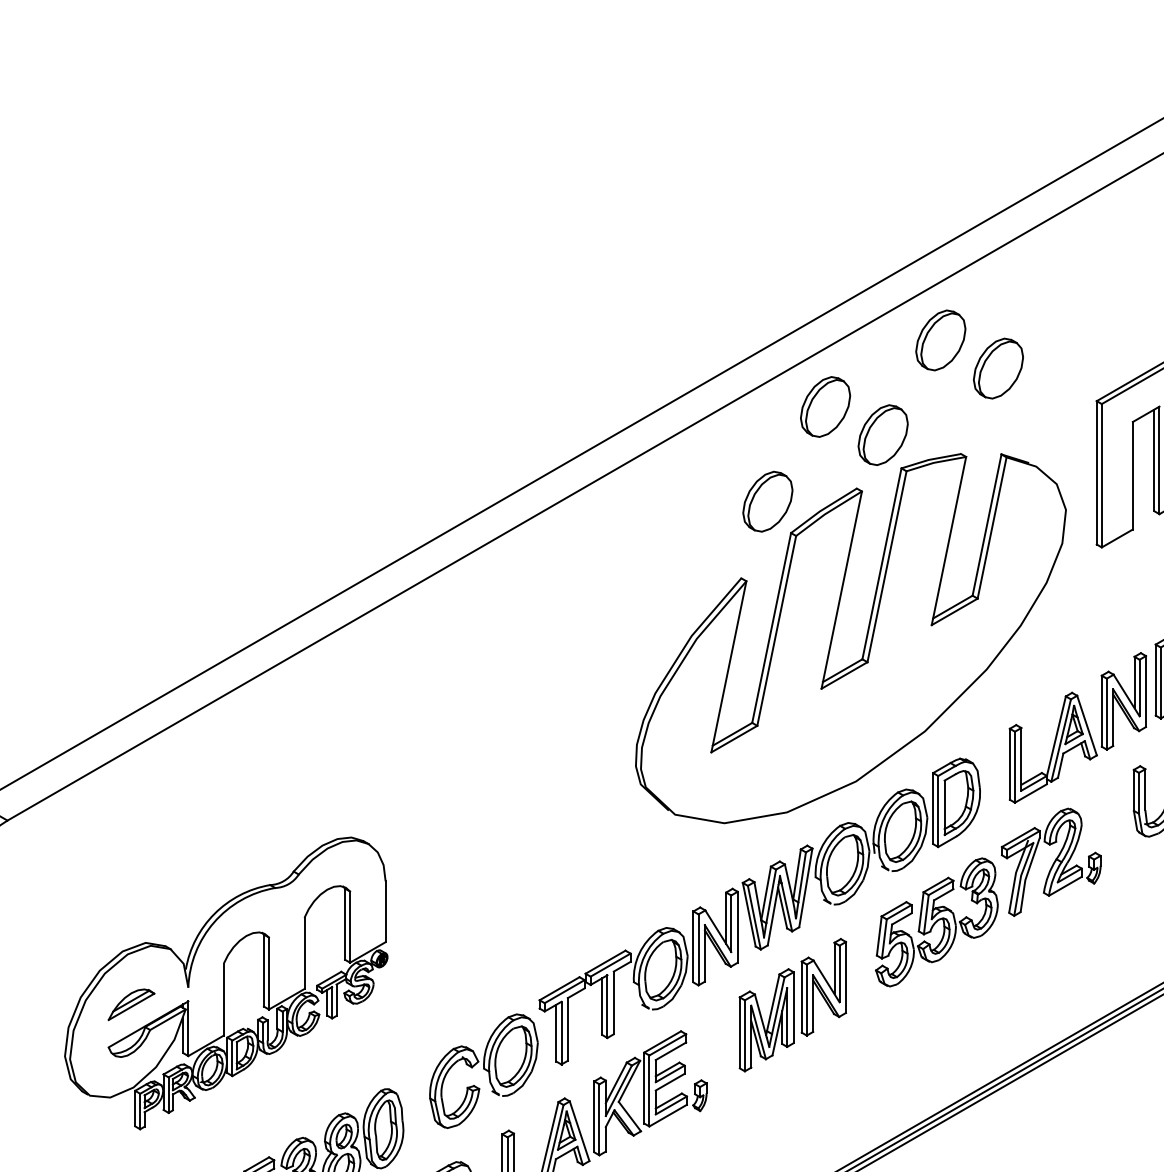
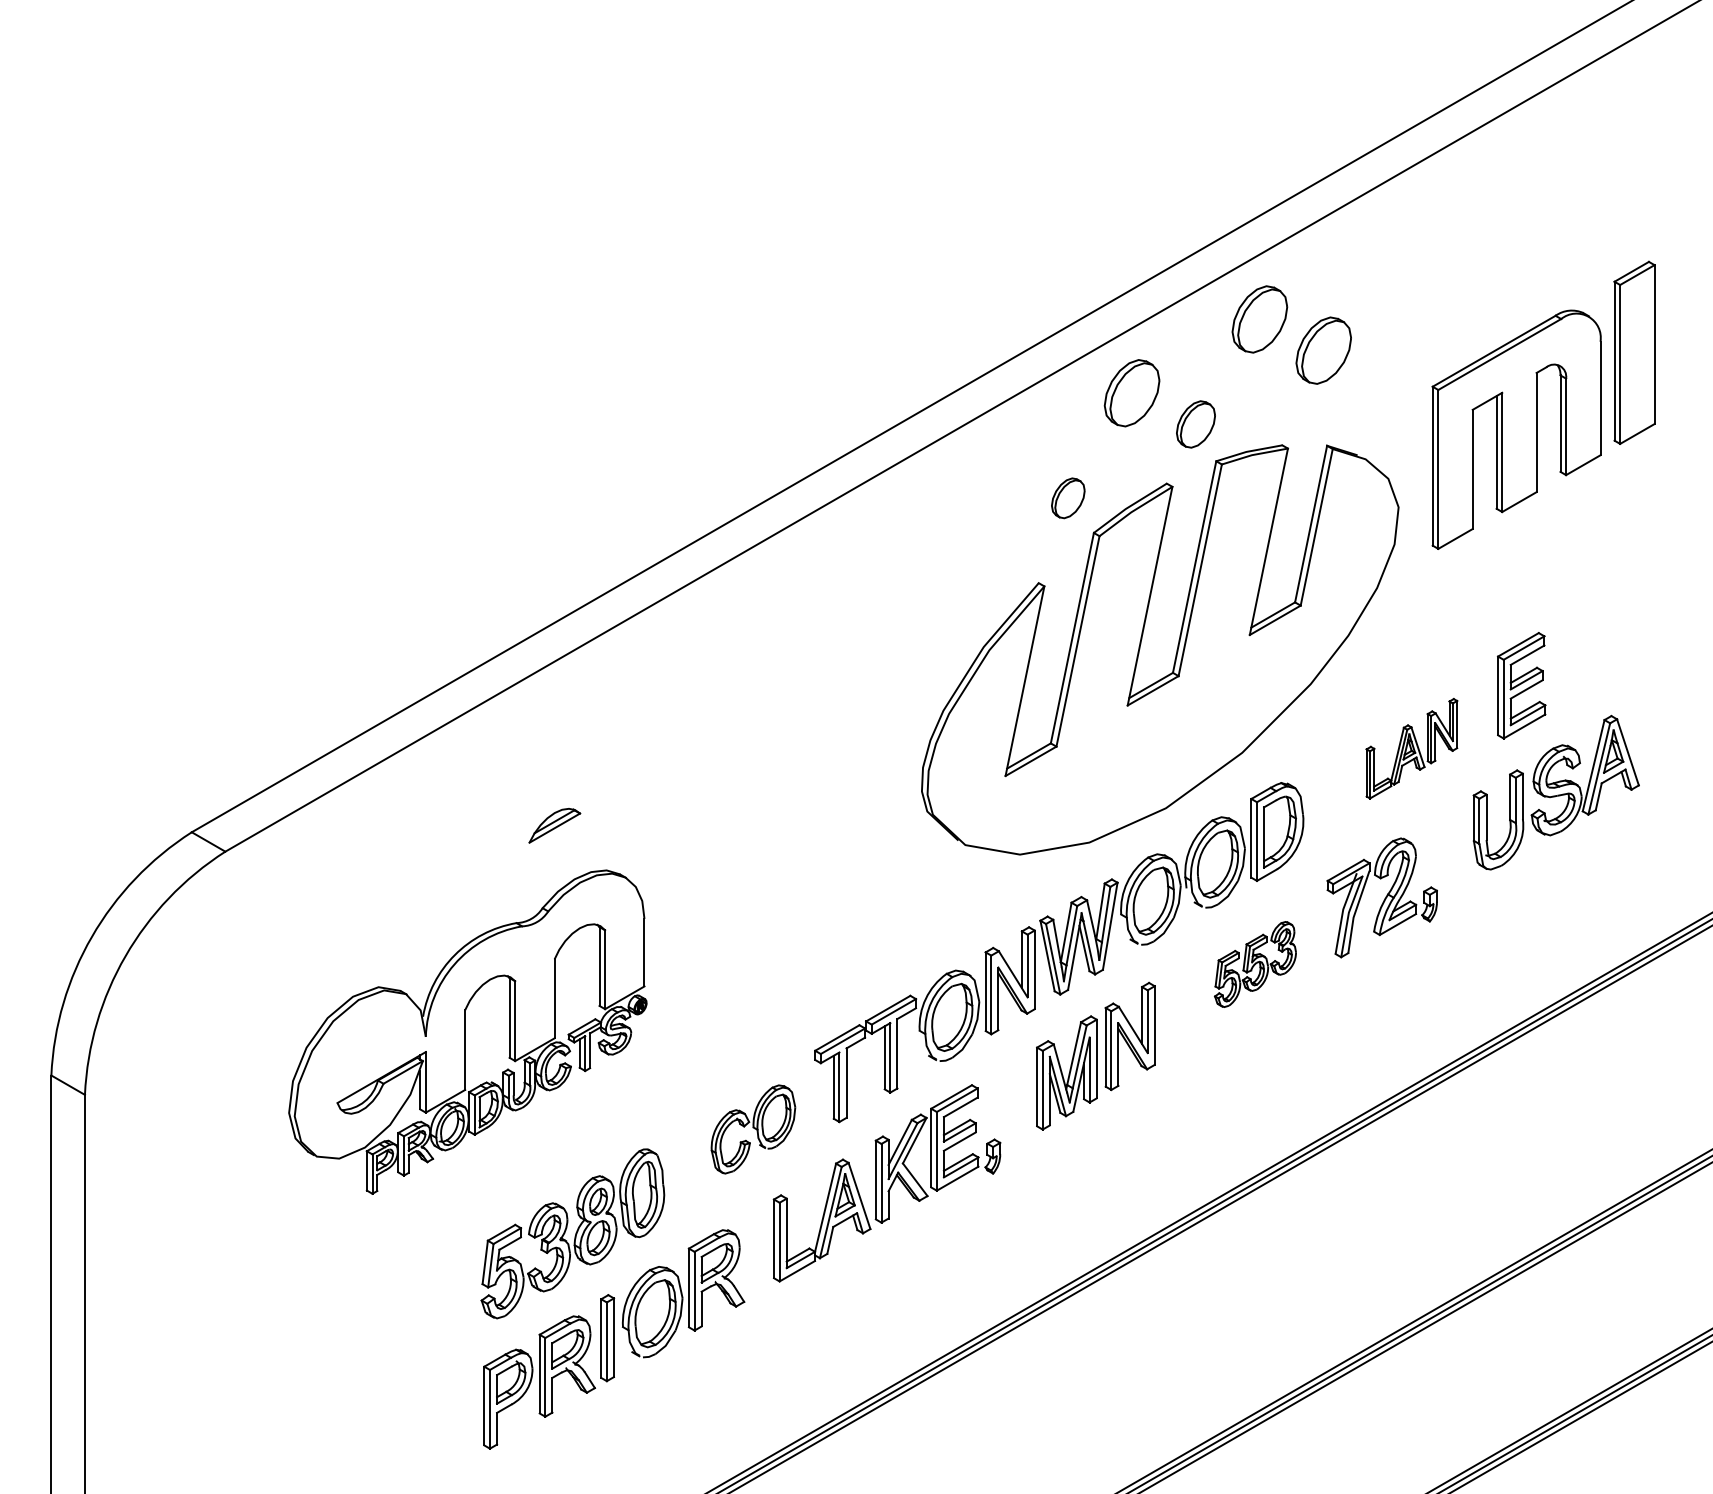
part: (882, 435) -> (1195, 424), size x0.7
part: (768, 501) -> (1068, 498), size x0.6
part: (1077, 727) -> (1411, 748), size x0.6
part: (936, 922) -> (1255, 964), size x0.6
part: (131, 1004) -> (554, 825), moved
part: (483, 1071) -> (753, 1129), size x0.7

